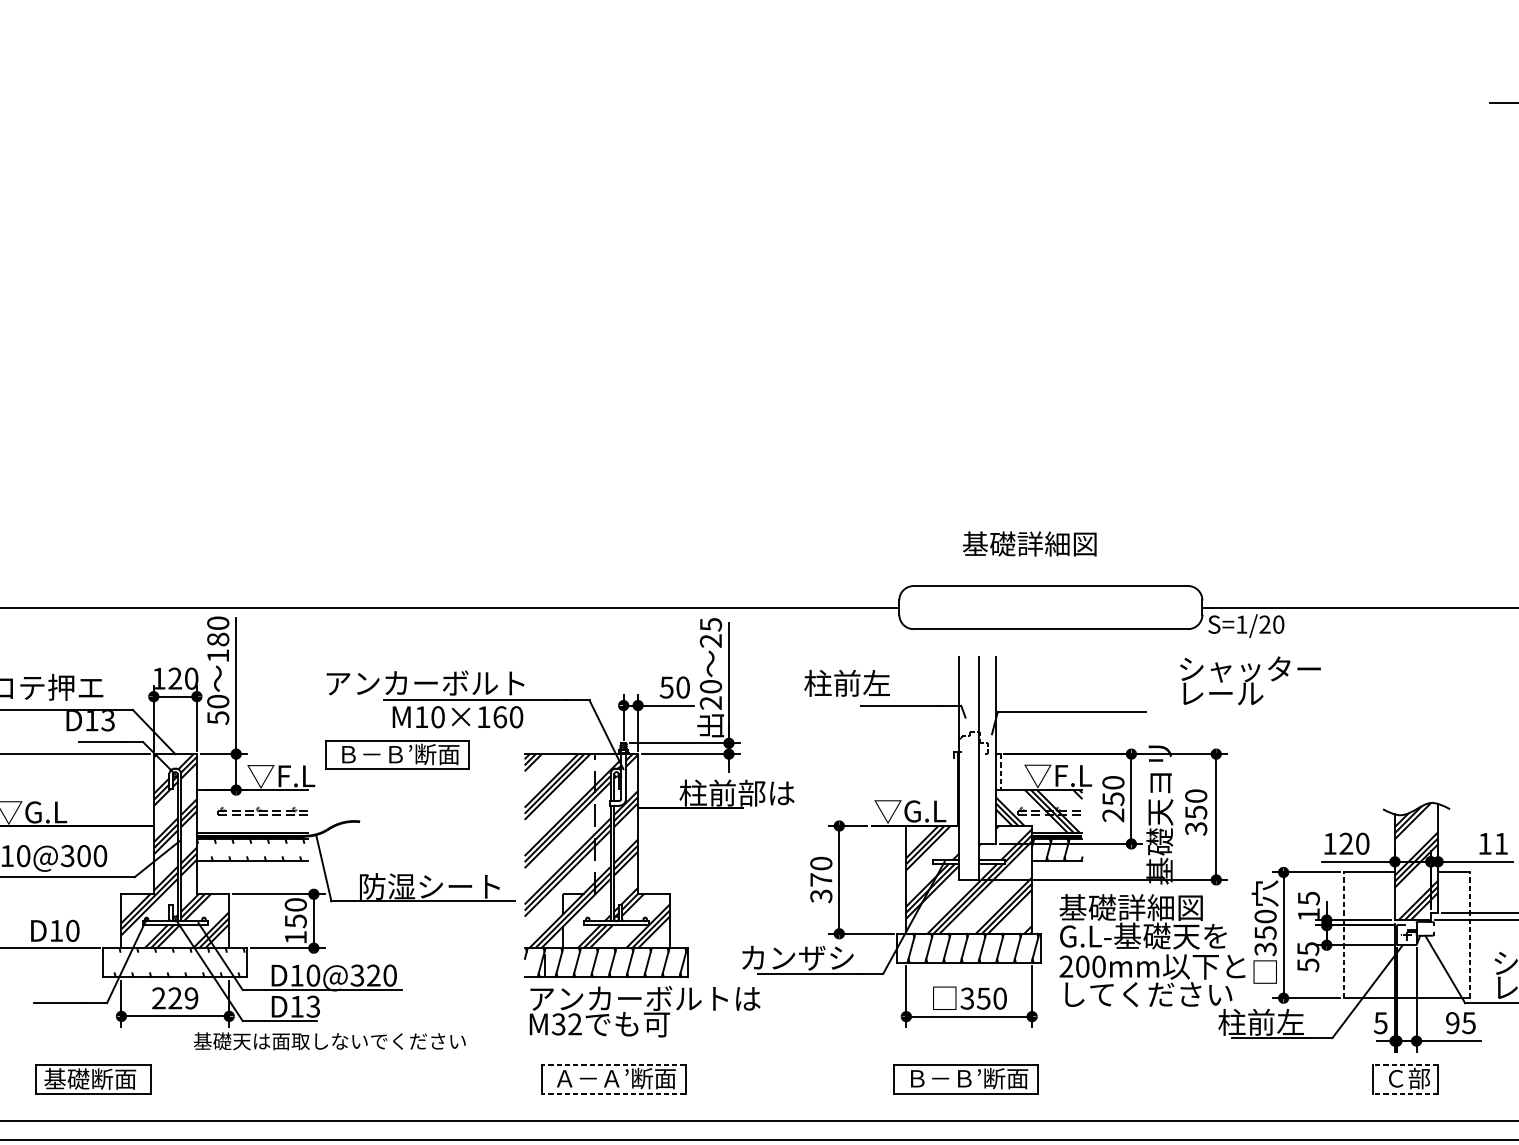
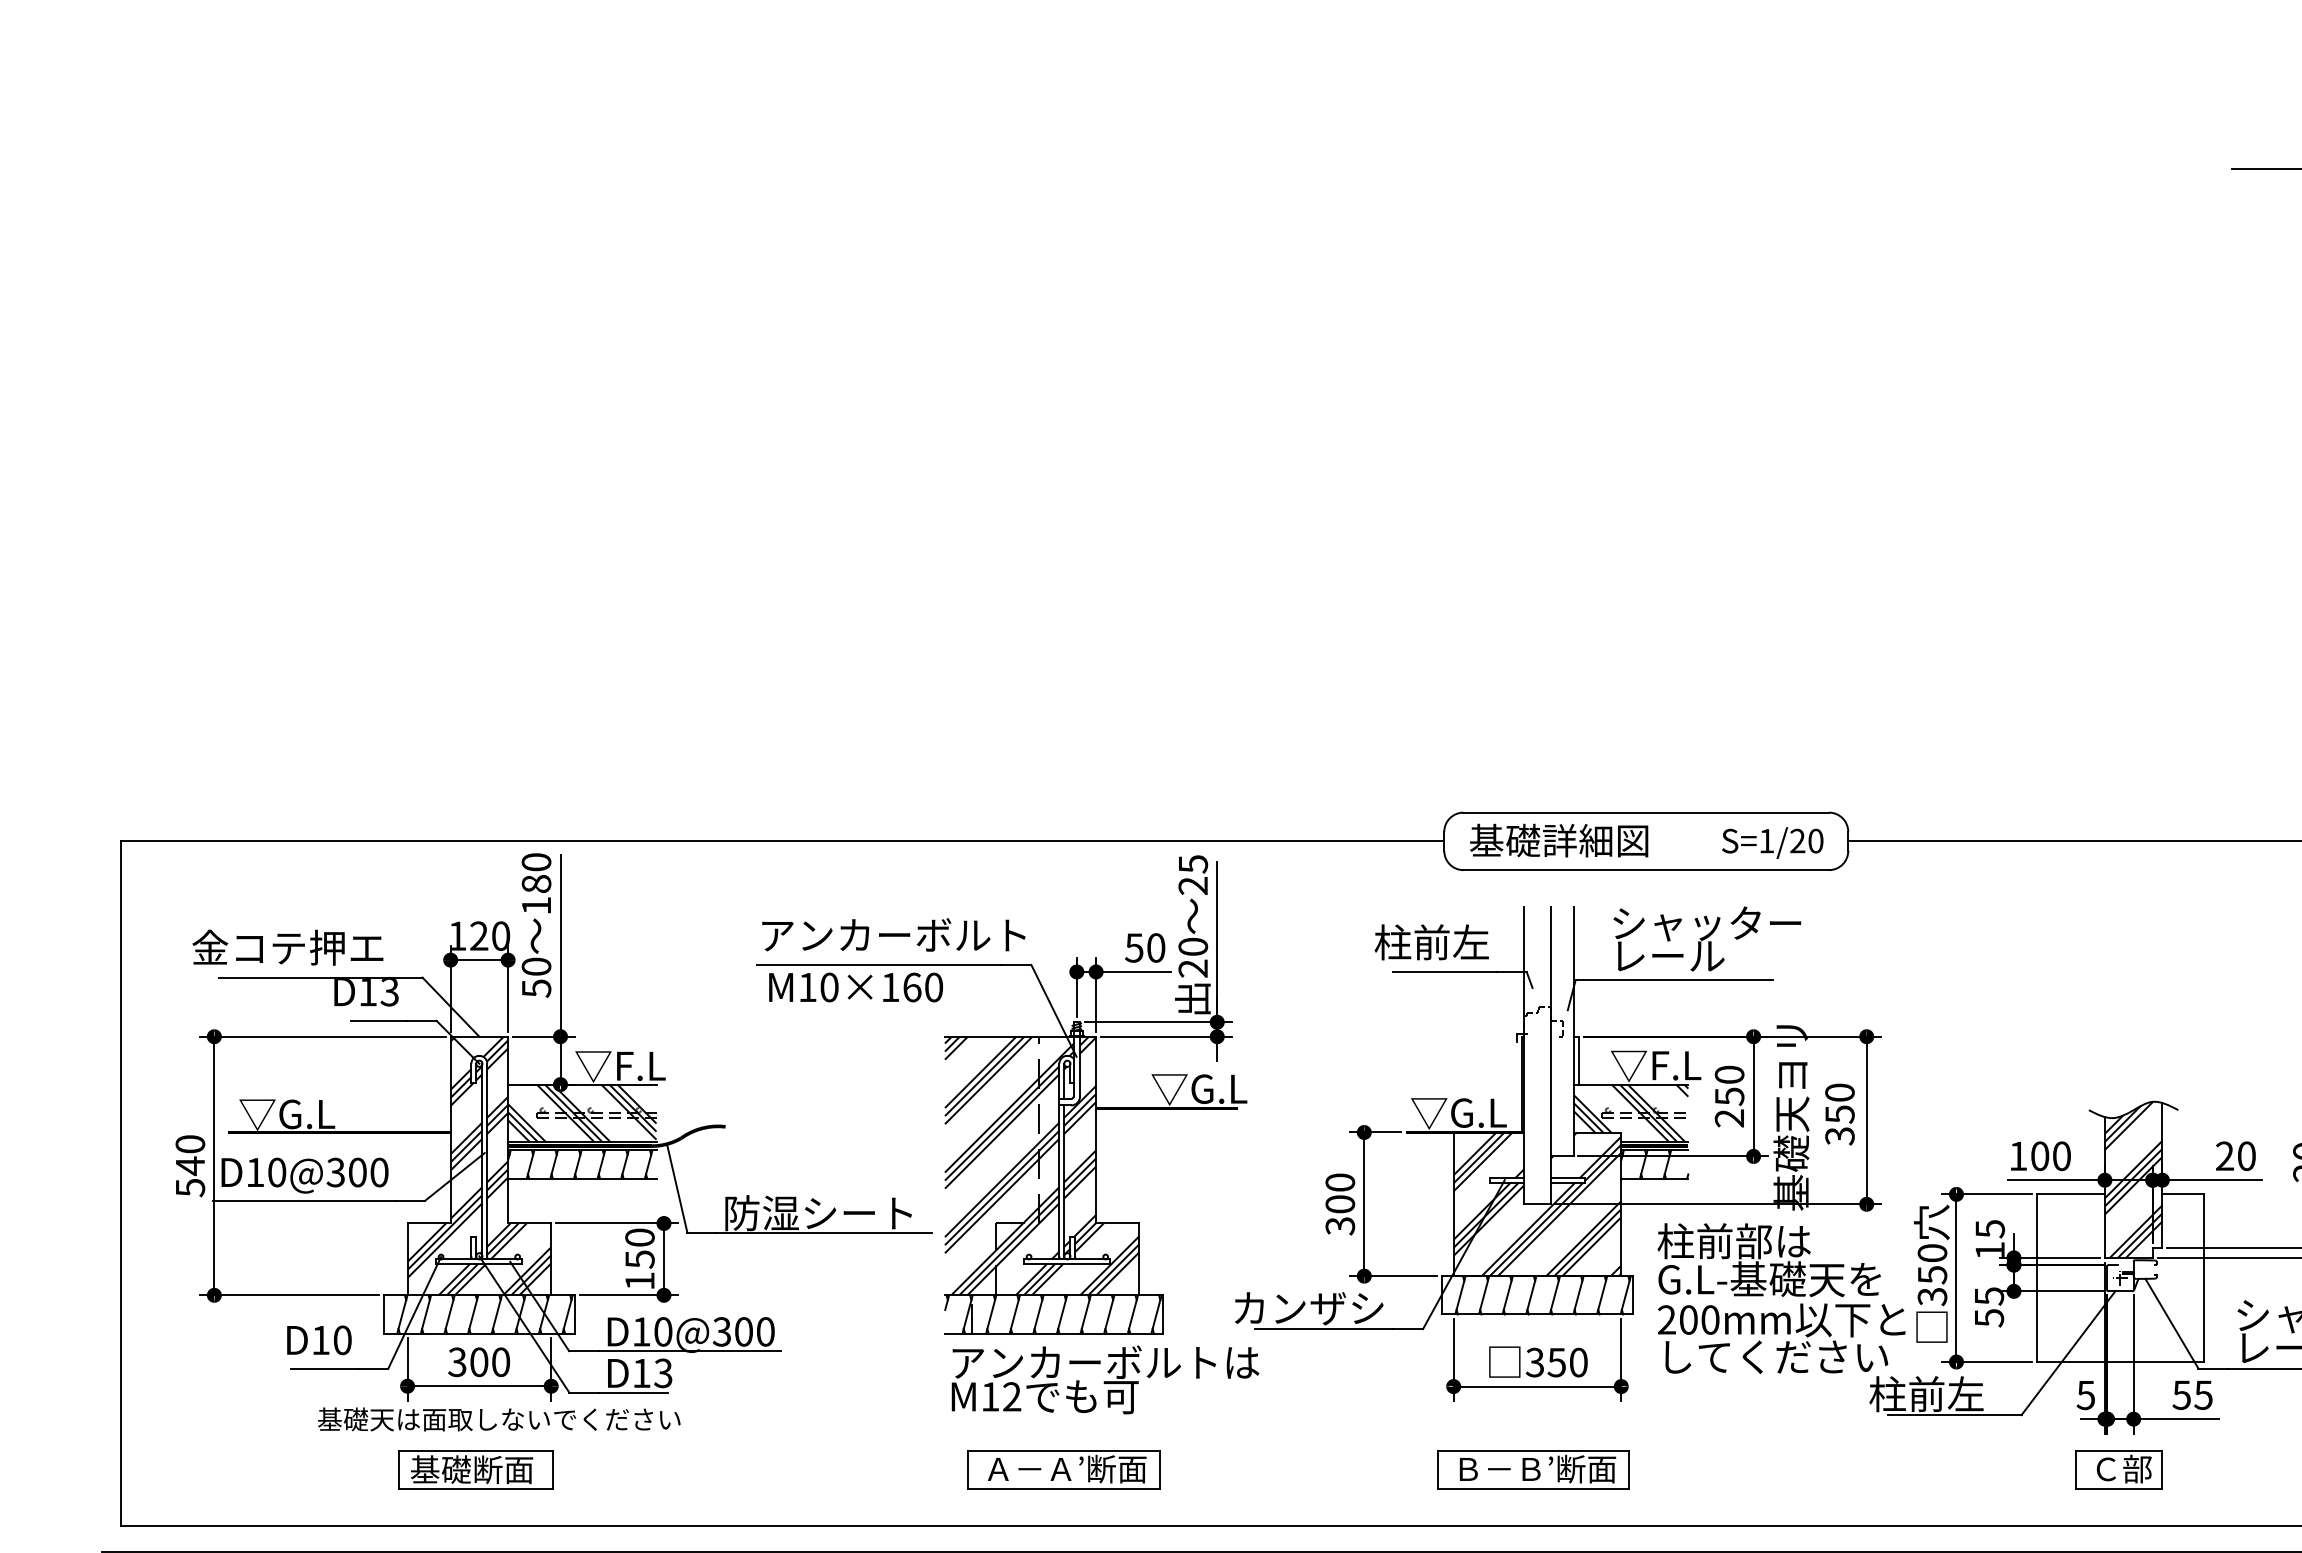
text: (1030, 543) -> (1559, 840), moved
text: (1246, 625) -> (1772, 842), moved
text: (1249, 680) -> (1706, 938), moved
text: (425, 682) -> (893, 934), moved
text: (846, 683) -> (1431, 942), moved
part: (397, 754) -> (775, 1037), removed
line: (1000, 771) -> (1579, 1060), dashed -> solid
text: (736, 792) -> (1227, 1088), 柱前部は -> ▽G.L
hatch: (252, 811) -> (582, 1113), added
text: (1346, 844) -> (2040, 1156), 120 -> 100
text: (1492, 844) -> (2235, 1156), 11 -> 20
hatch: (251, 850) -> (580, 1164), added
text: (821, 880) -> (1340, 1204), 370 -> 300
text: (1130, 907) -> (1752, 1241), 基礎詳細図 -> 柱前部は
text: (55, 931) -> (319, 1340), moved
line: (1343, 935) -> (2036, 1278), dashed -> solid
line: (1469, 935) -> (2204, 1278), dashed -> solid
hatch: (173, 962) -> (477, 1314), added
text: (373, 975) -> (743, 1331), D10@320 -> D10@300
text: (175, 998) -> (479, 1362), 229 -> 300
text: (1452, 1022) -> (2181, 1394), 95 -> 55
text: (558, 1024) -> (990, 1396), M32 -> M12
text: (329, 1041) -> (499, 1419), moved
line: (613, 1064) -> (1063, 1450), dashed -> solid
line: (1405, 1064) -> (2118, 1450), dashed -> solid
part: (92, 1078) -> (475, 1469), moved
line: (613, 1093) -> (1063, 1489), dashed -> solid
line: (1405, 1093) -> (2118, 1489), dashed -> solid

